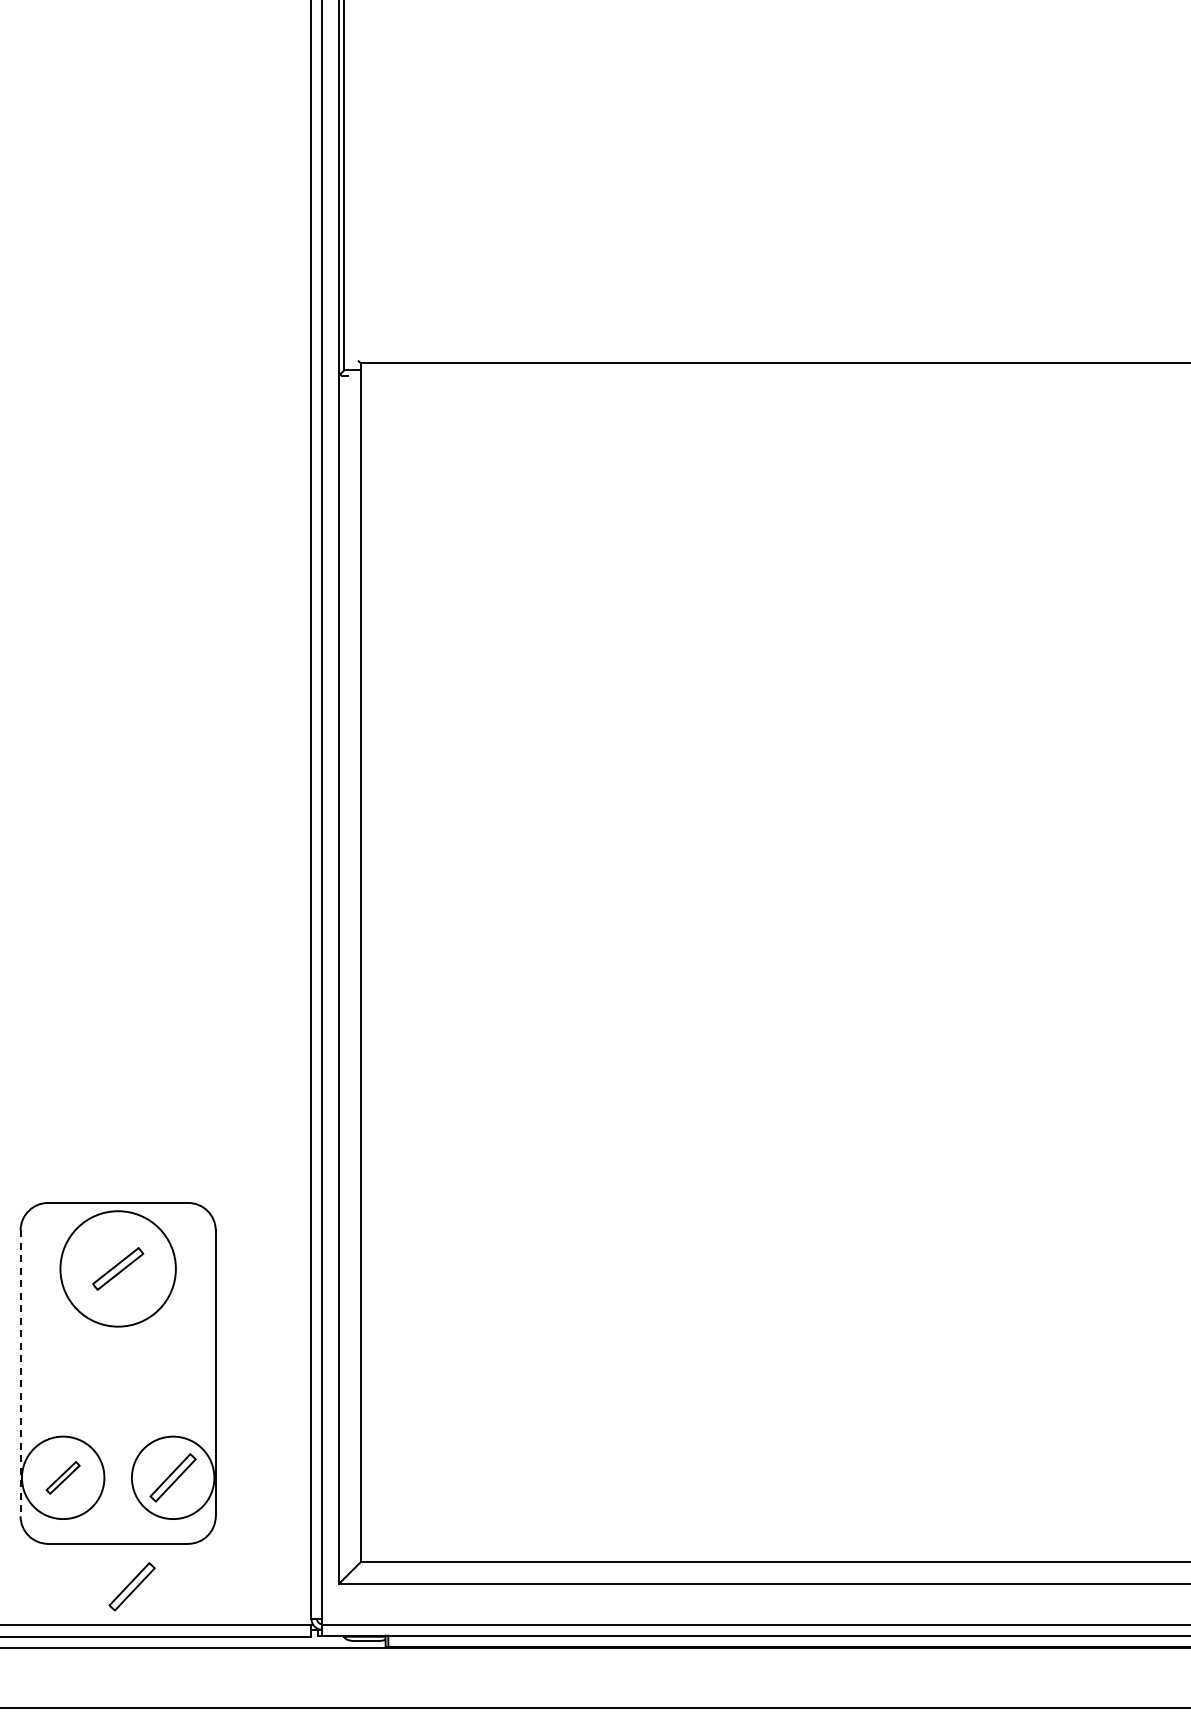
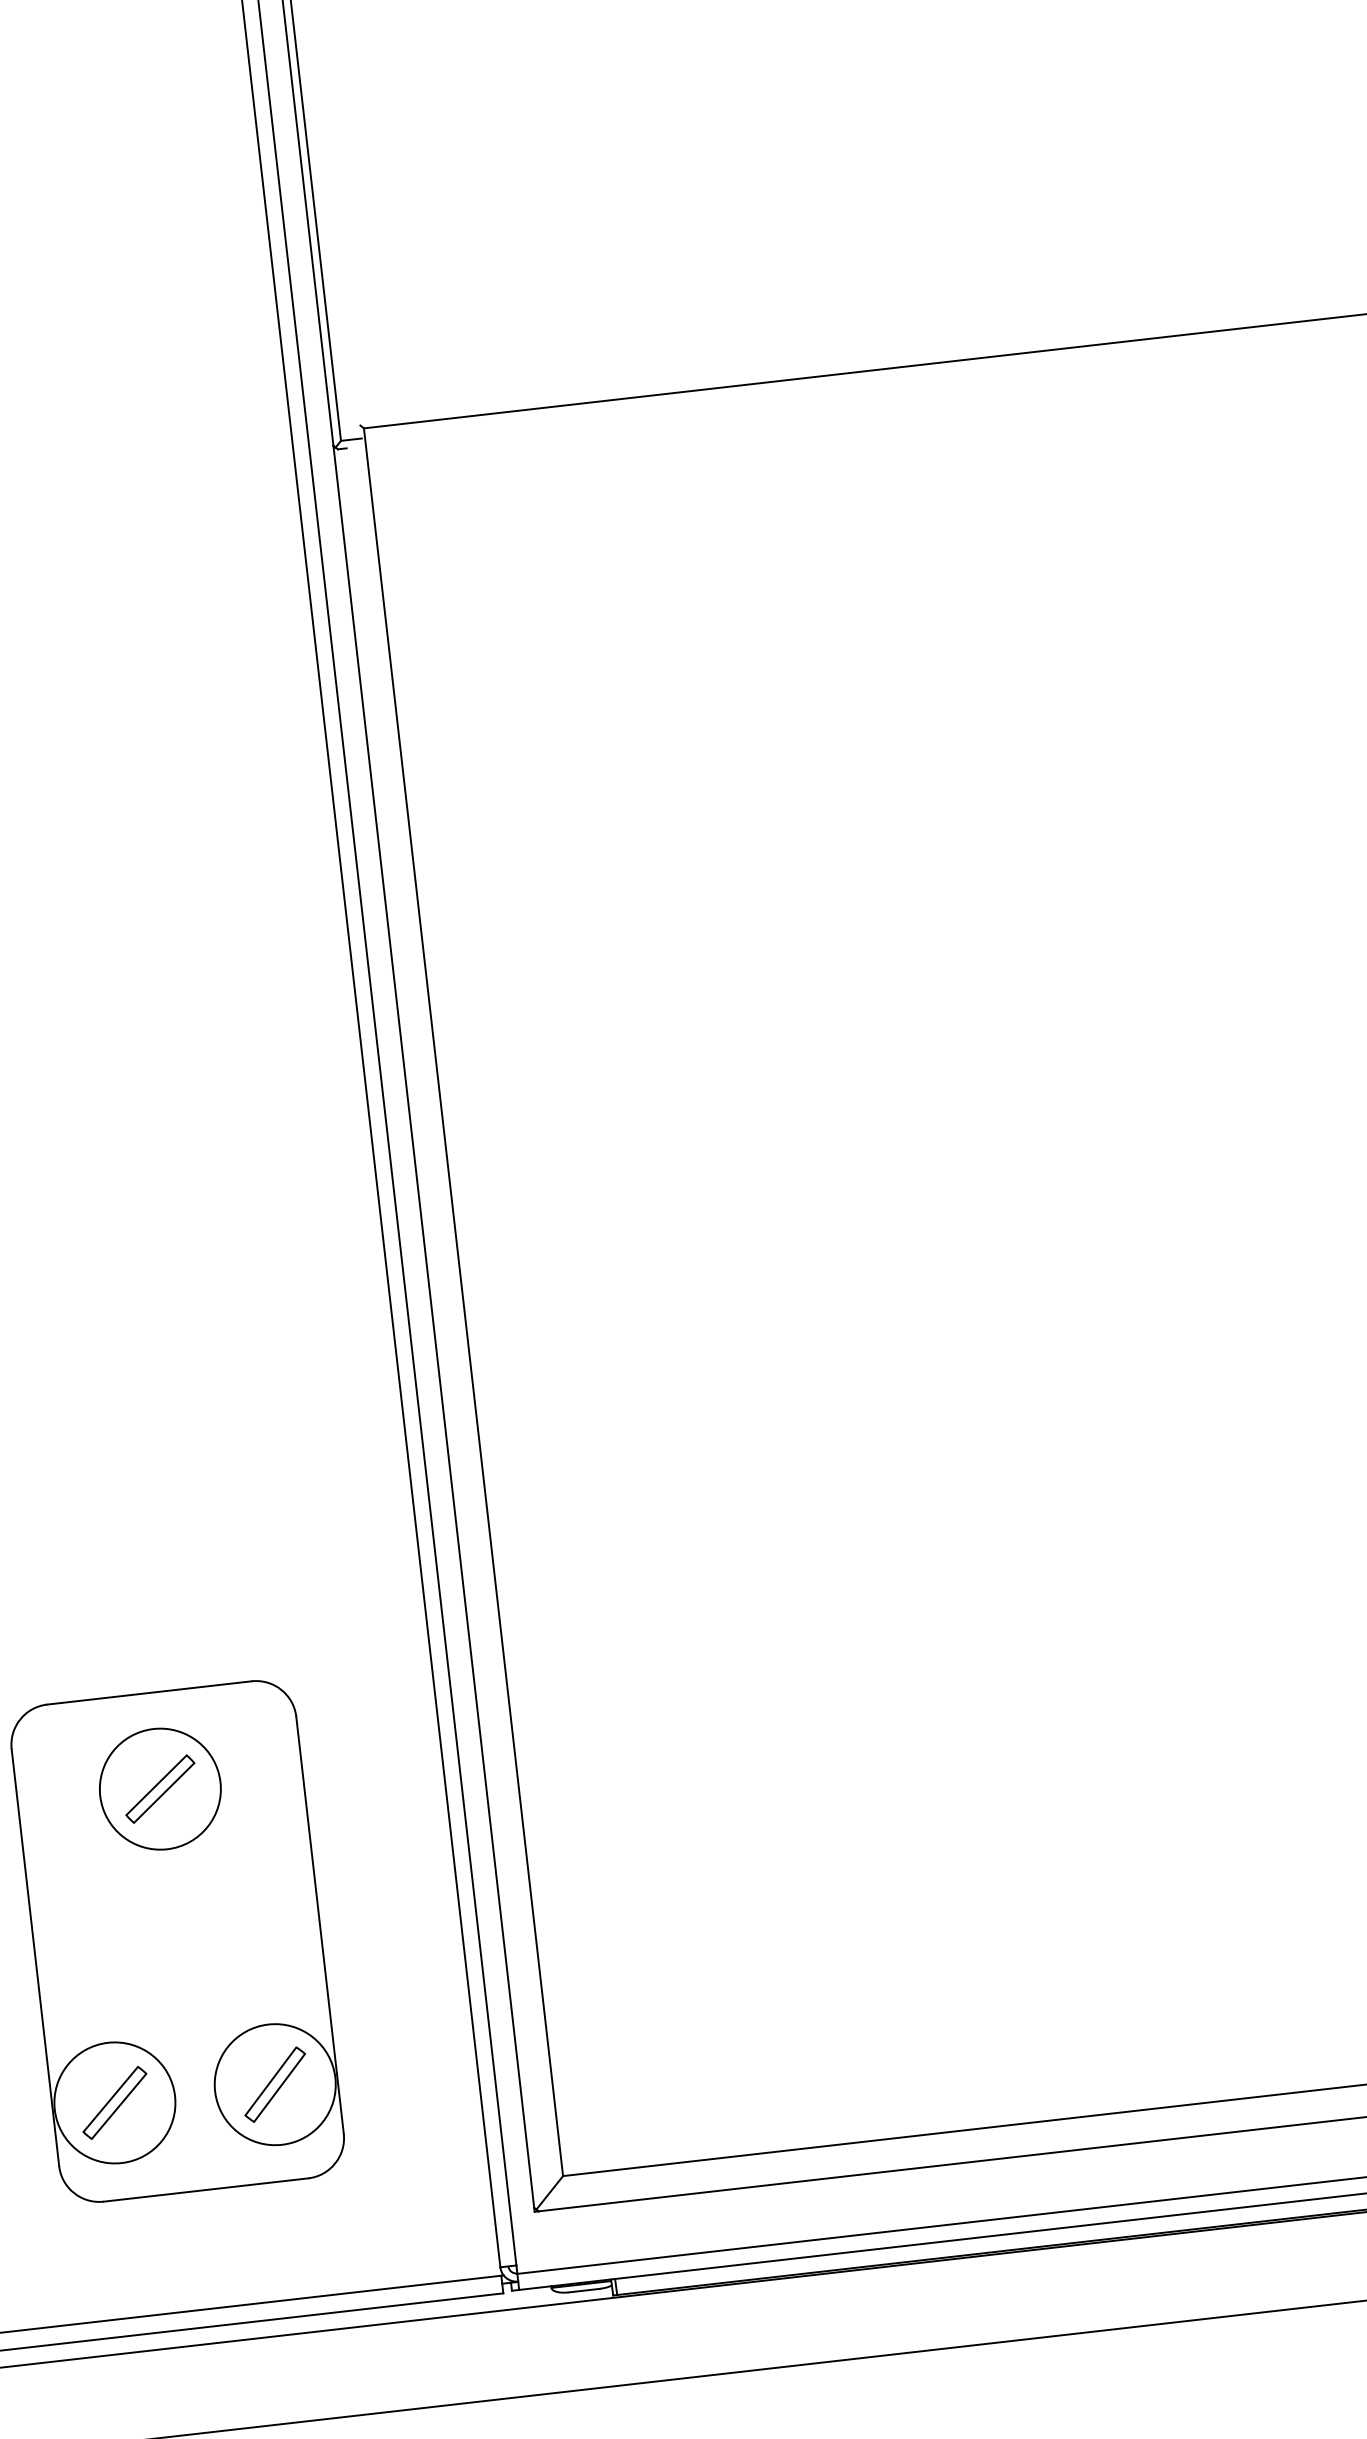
circle: (117, 1268) -> (159, 1788), size x0.71
line: (20, 1373) -> (35, 1957), dashed -> solid
part: (62, 1477) -> (113, 2102), size x1.43
part: (131, 1586) -> (232, 2250), removed

